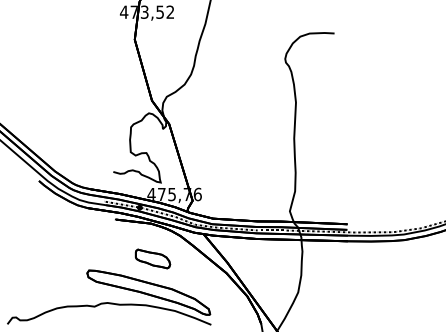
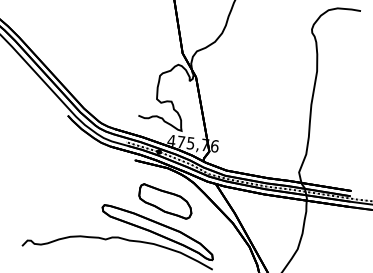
part: (152, 258) -> (165, 200), size x1.67

